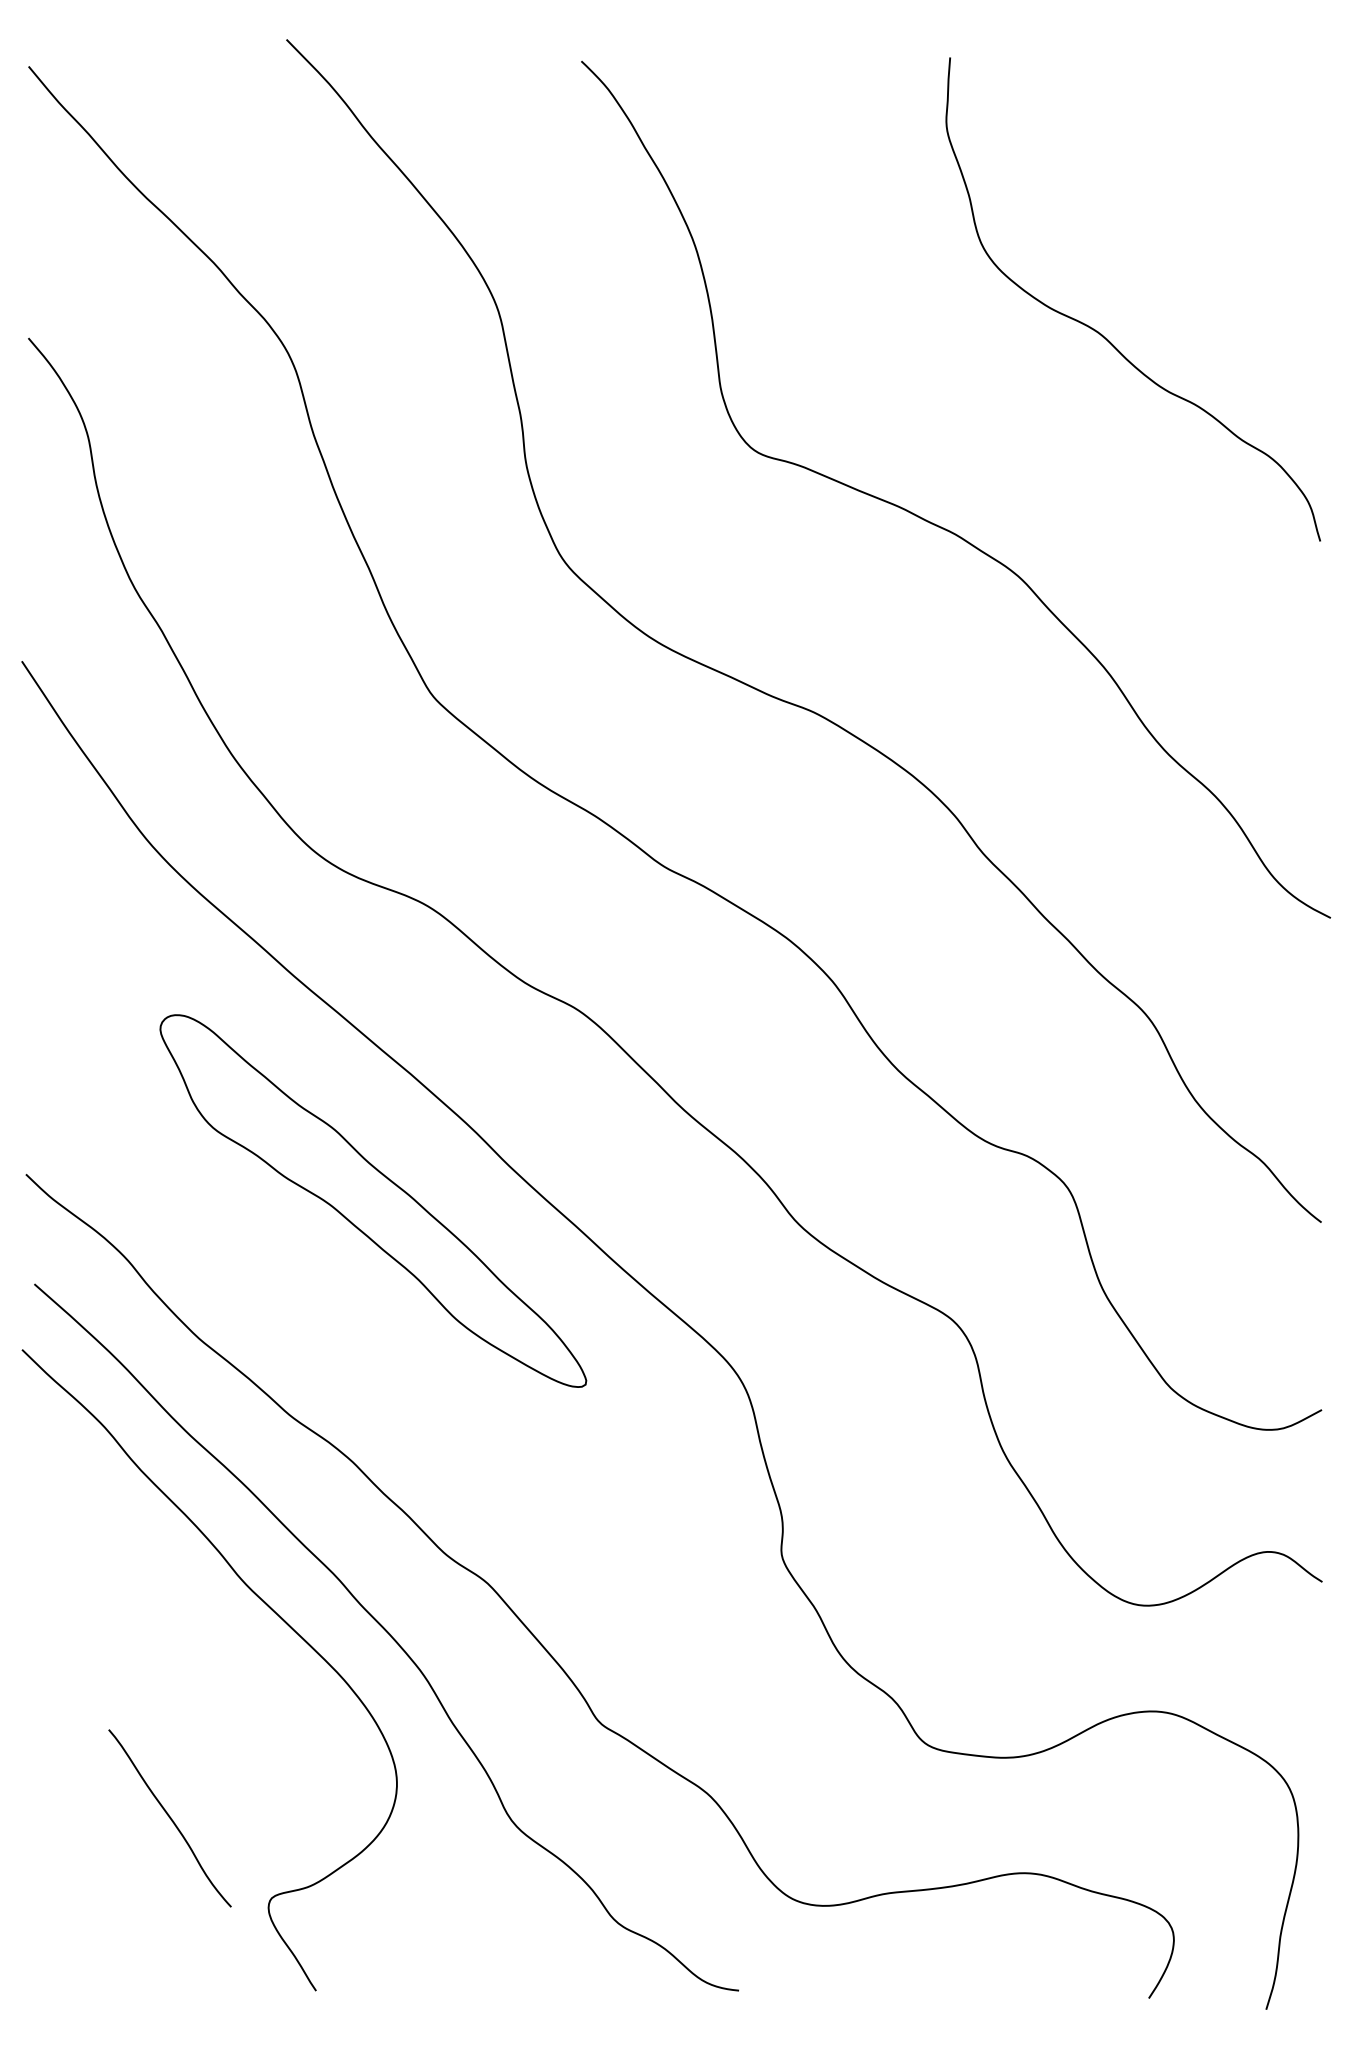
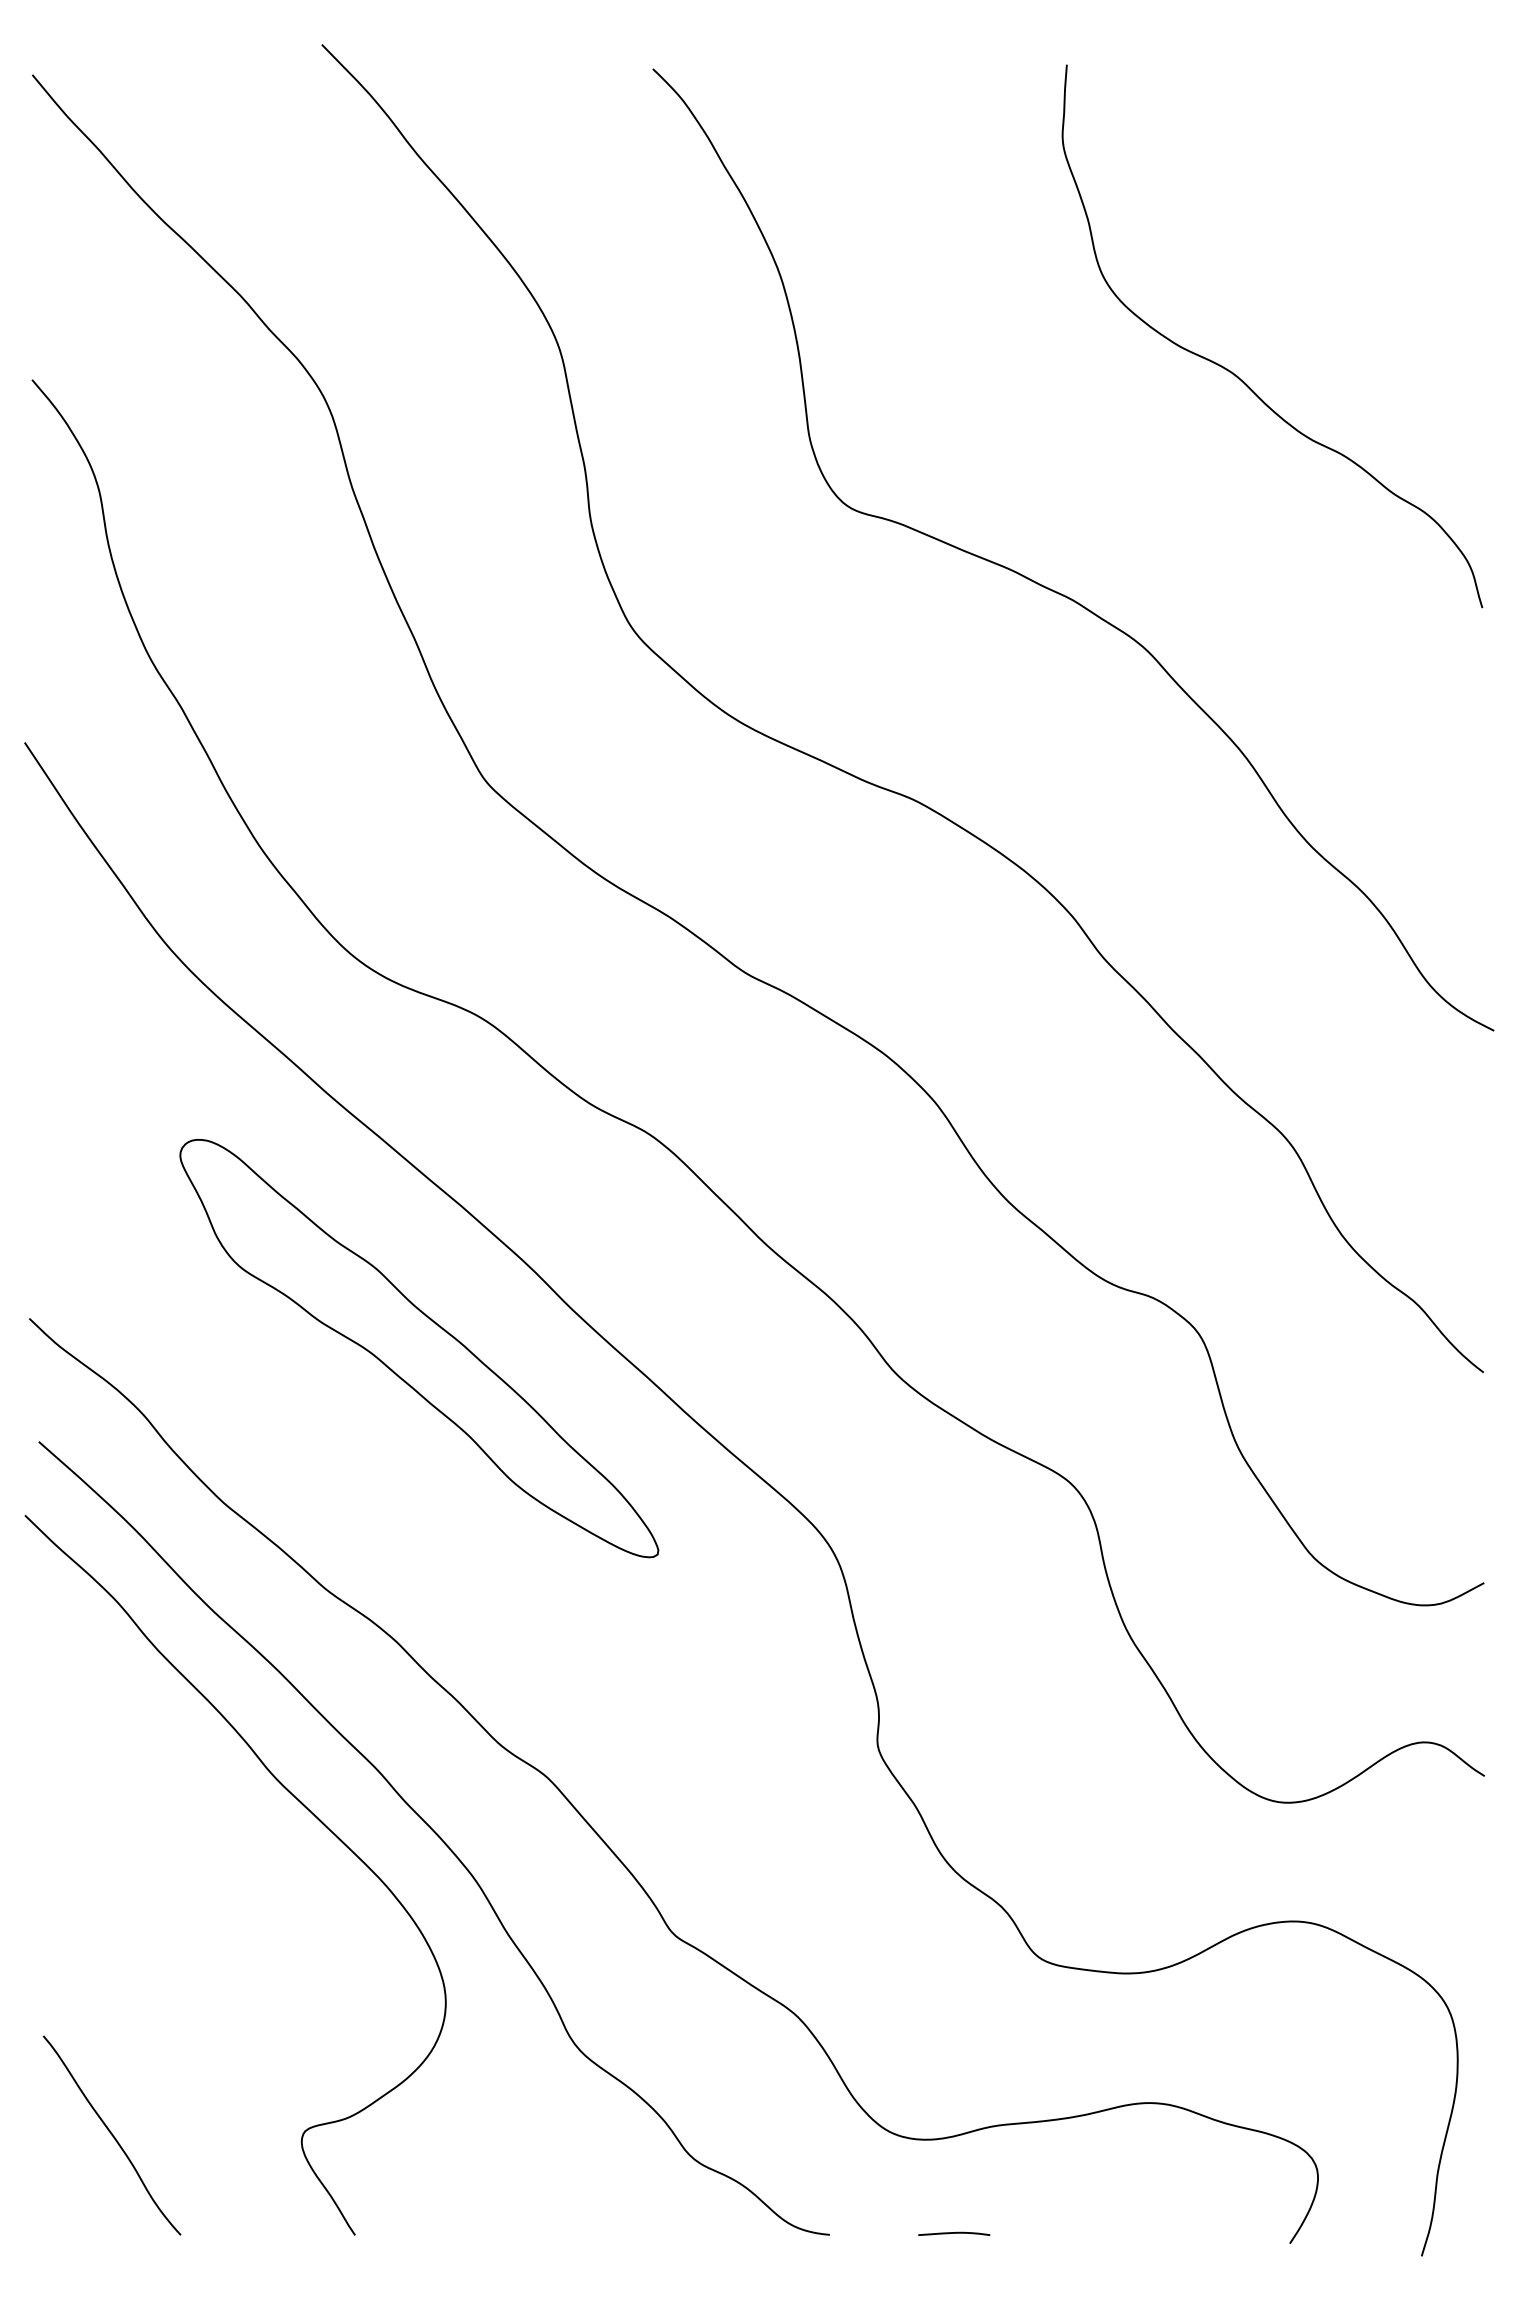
curve: (169, 1818) -> (111, 2135), moved
curve: (850, 1989) -> (954, 2233), added

